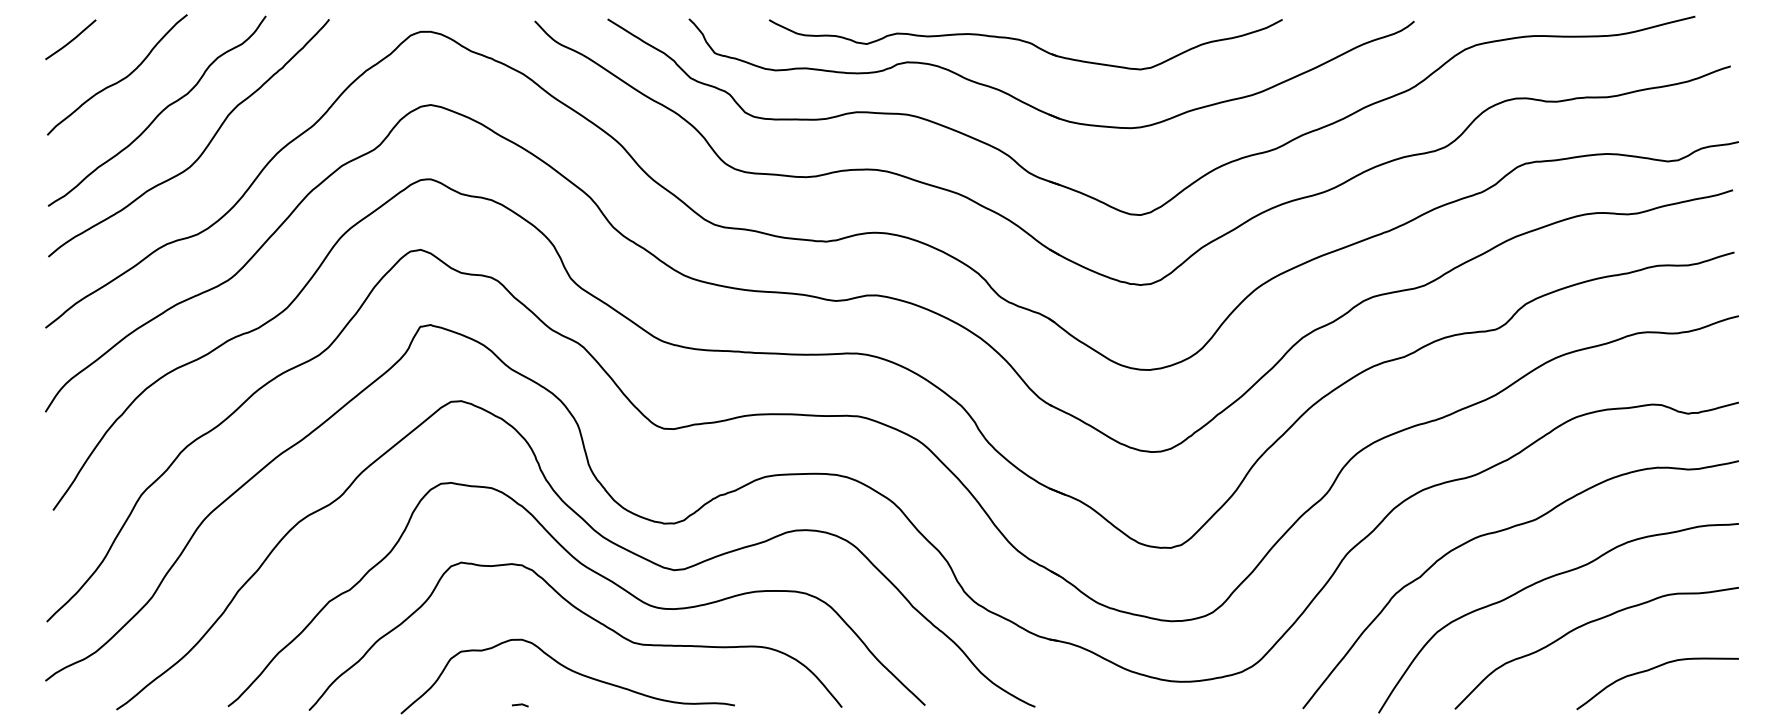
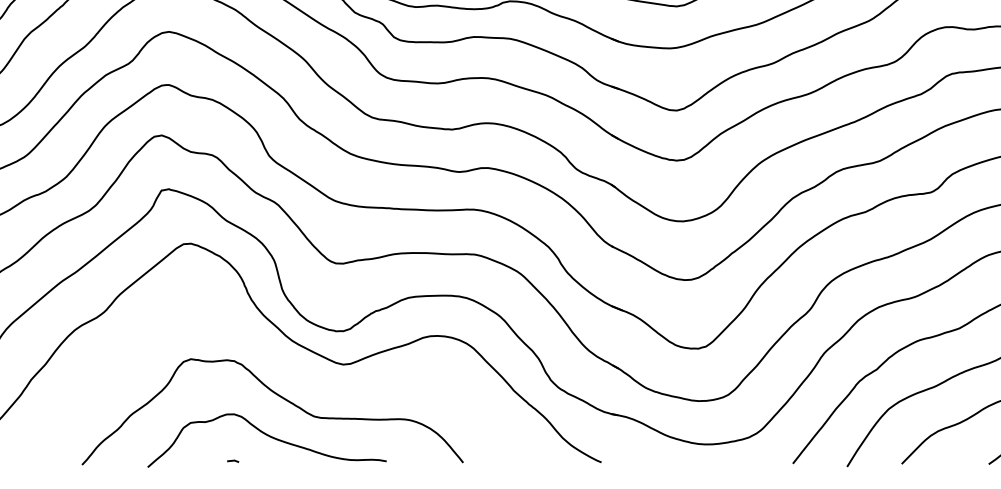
curve: (591, 571) -> (284, 365), removed

